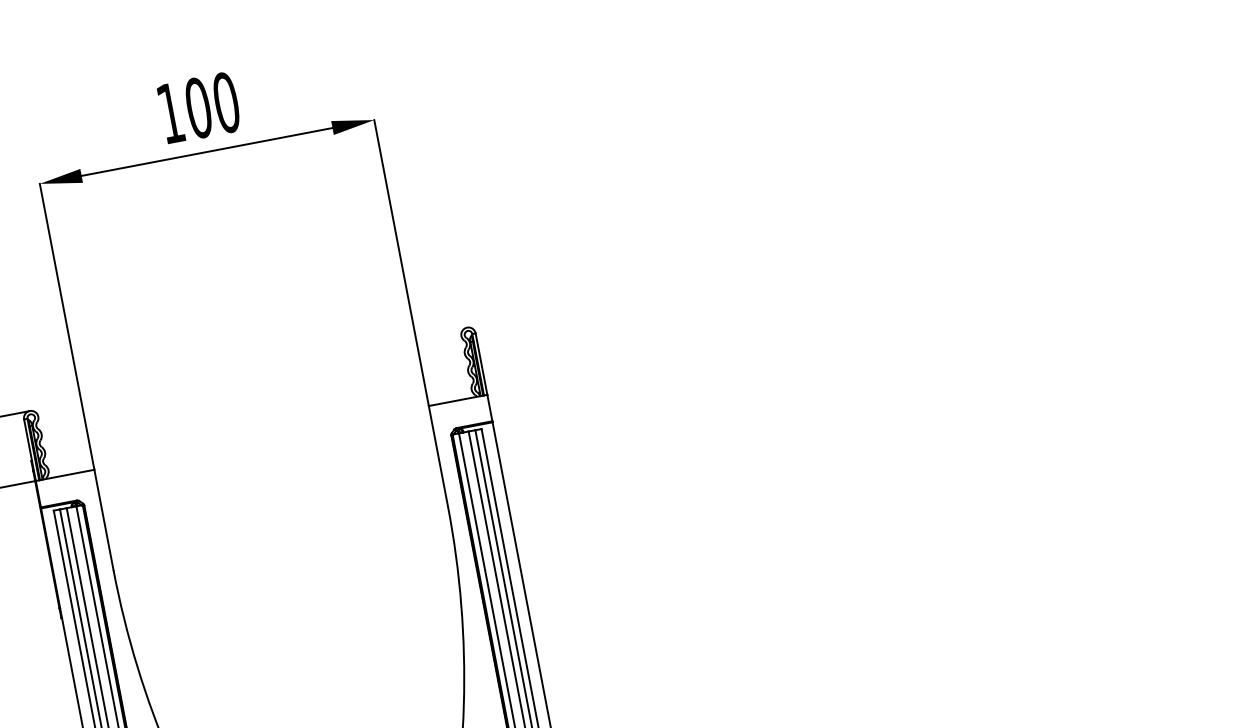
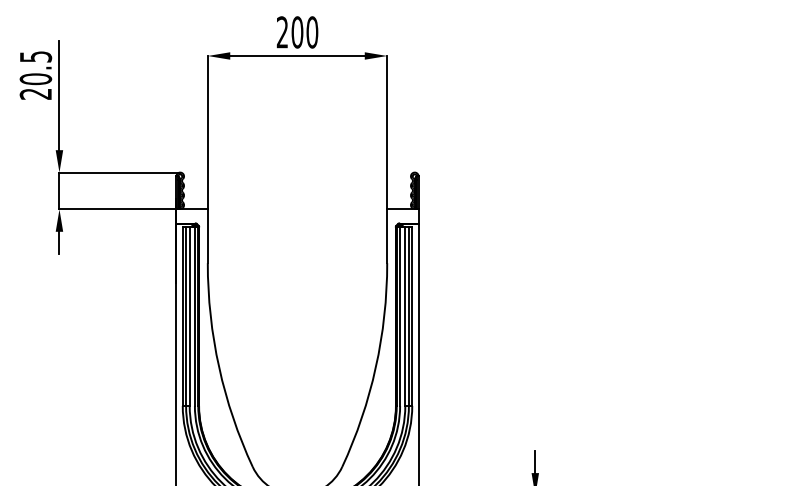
text: (168, 113) -> (281, 32), 100 -> 200

